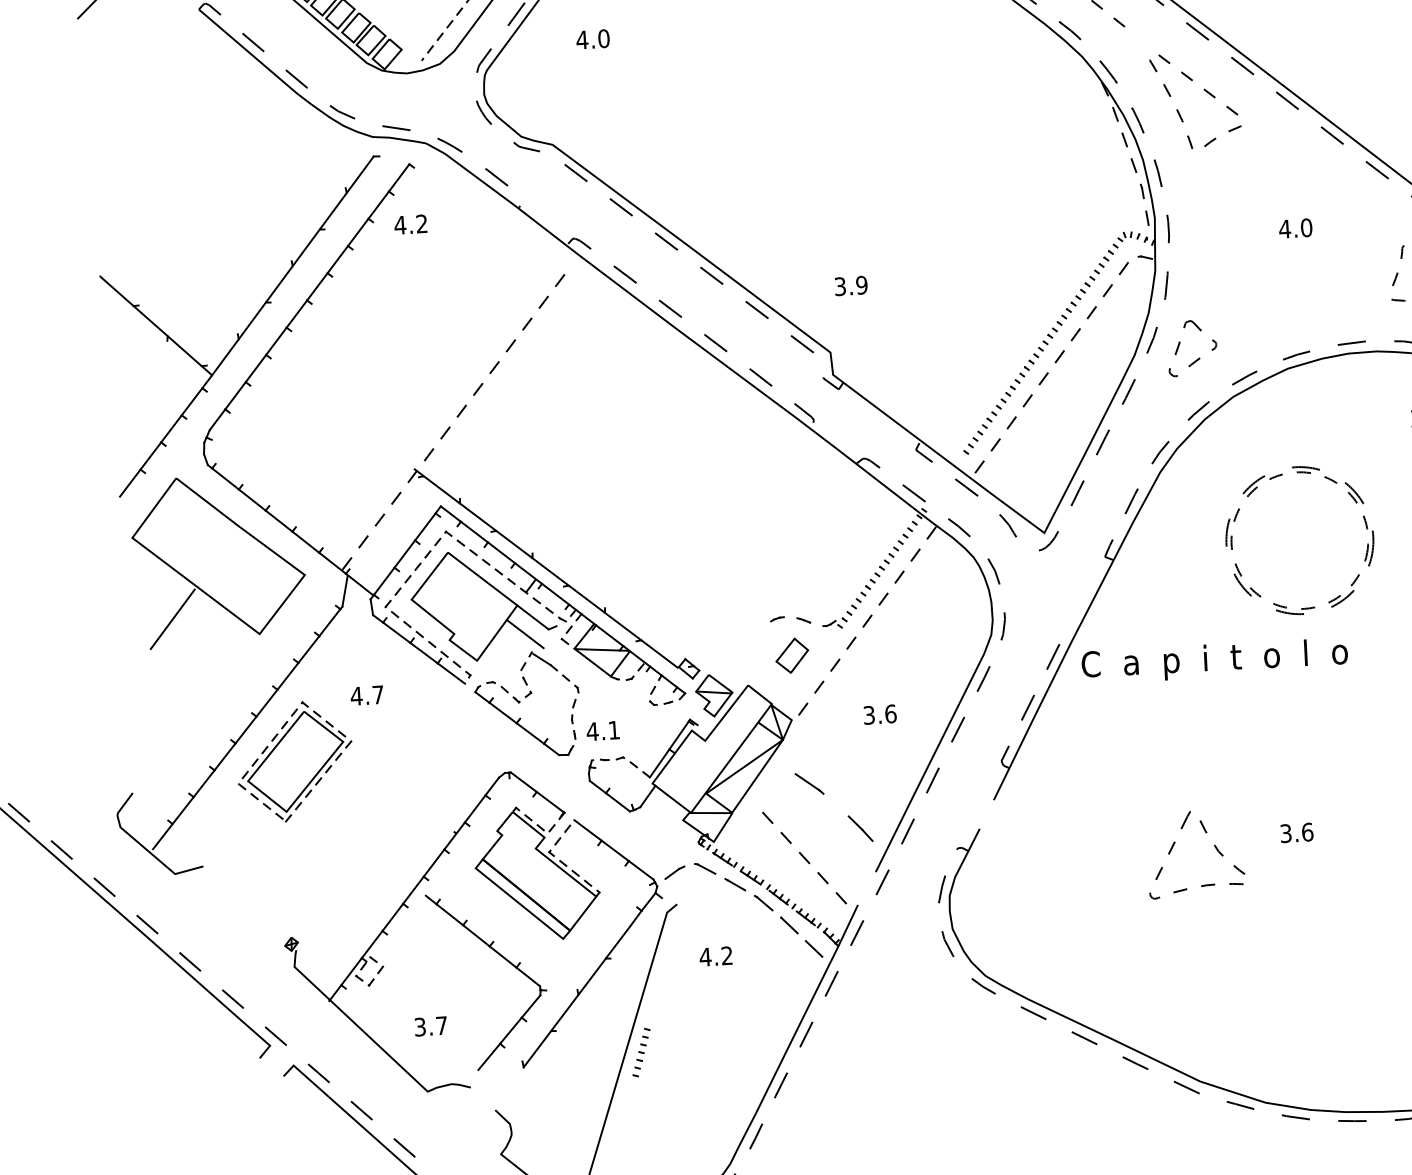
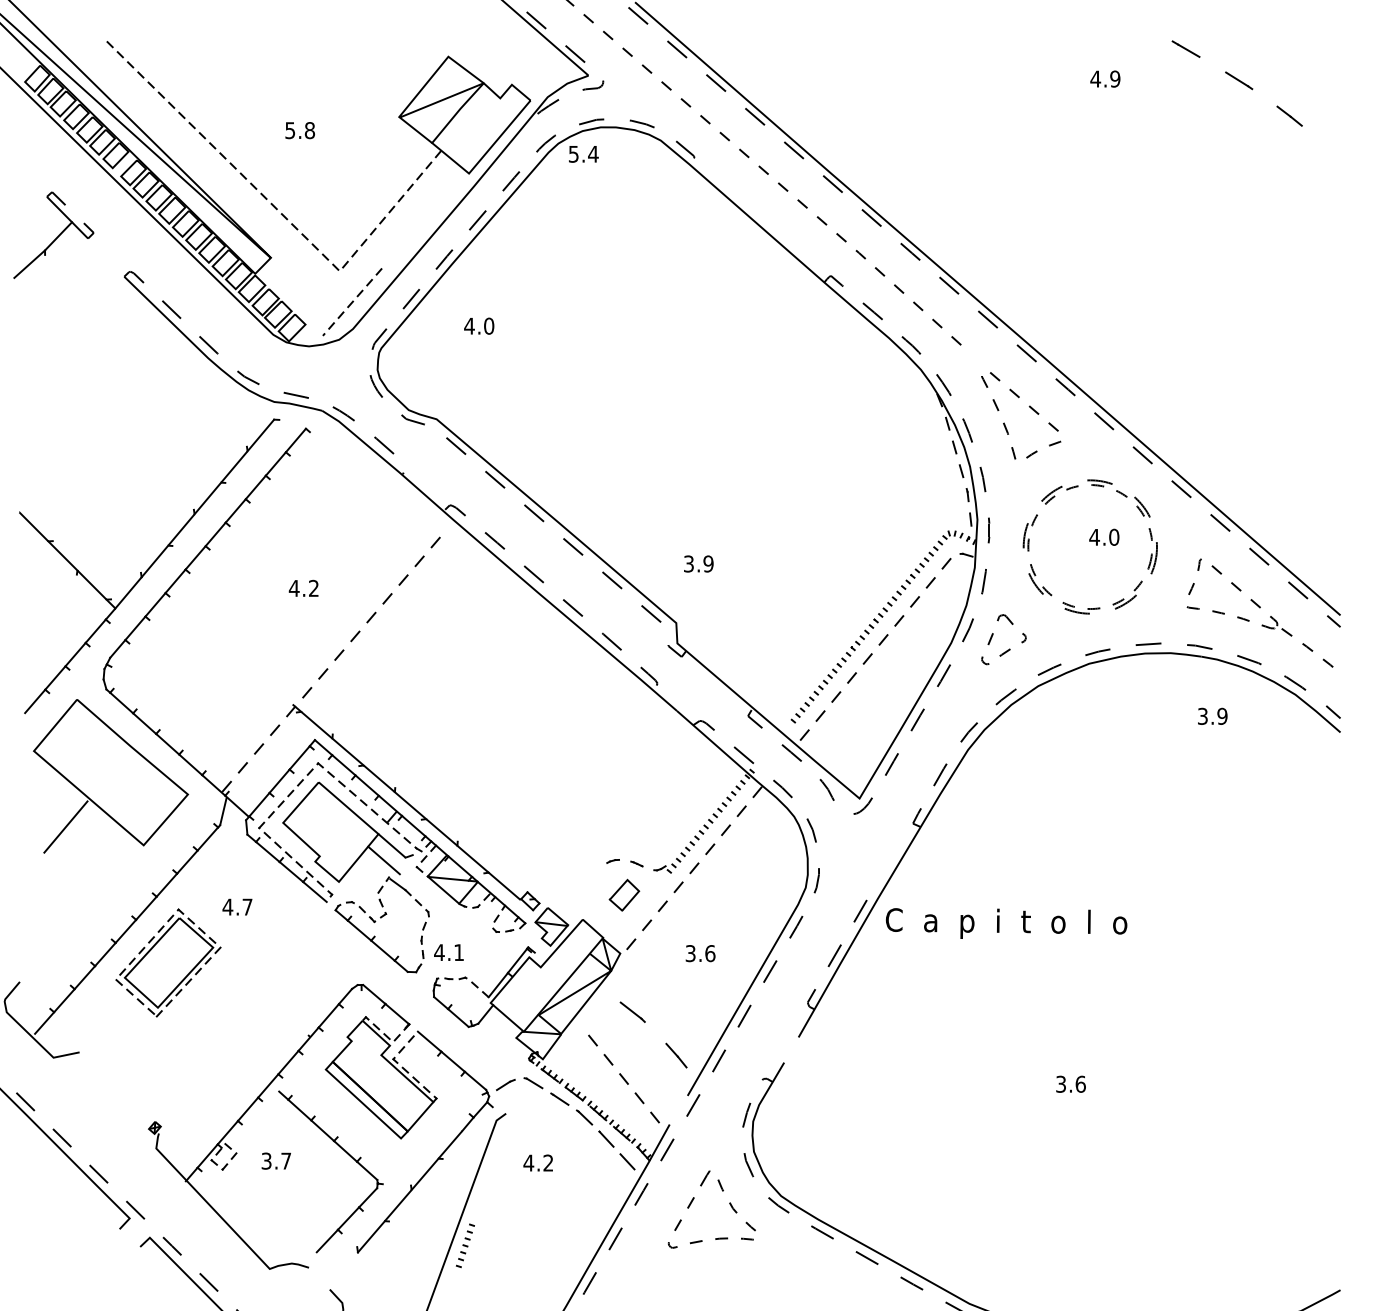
text: (410, 223) -> (303, 587), moved
part: (1240, 509) -> (1038, 515), moved
part: (1214, 847) -> (729, 1204), moved
text: (429, 1025) -> (275, 1160), moved

